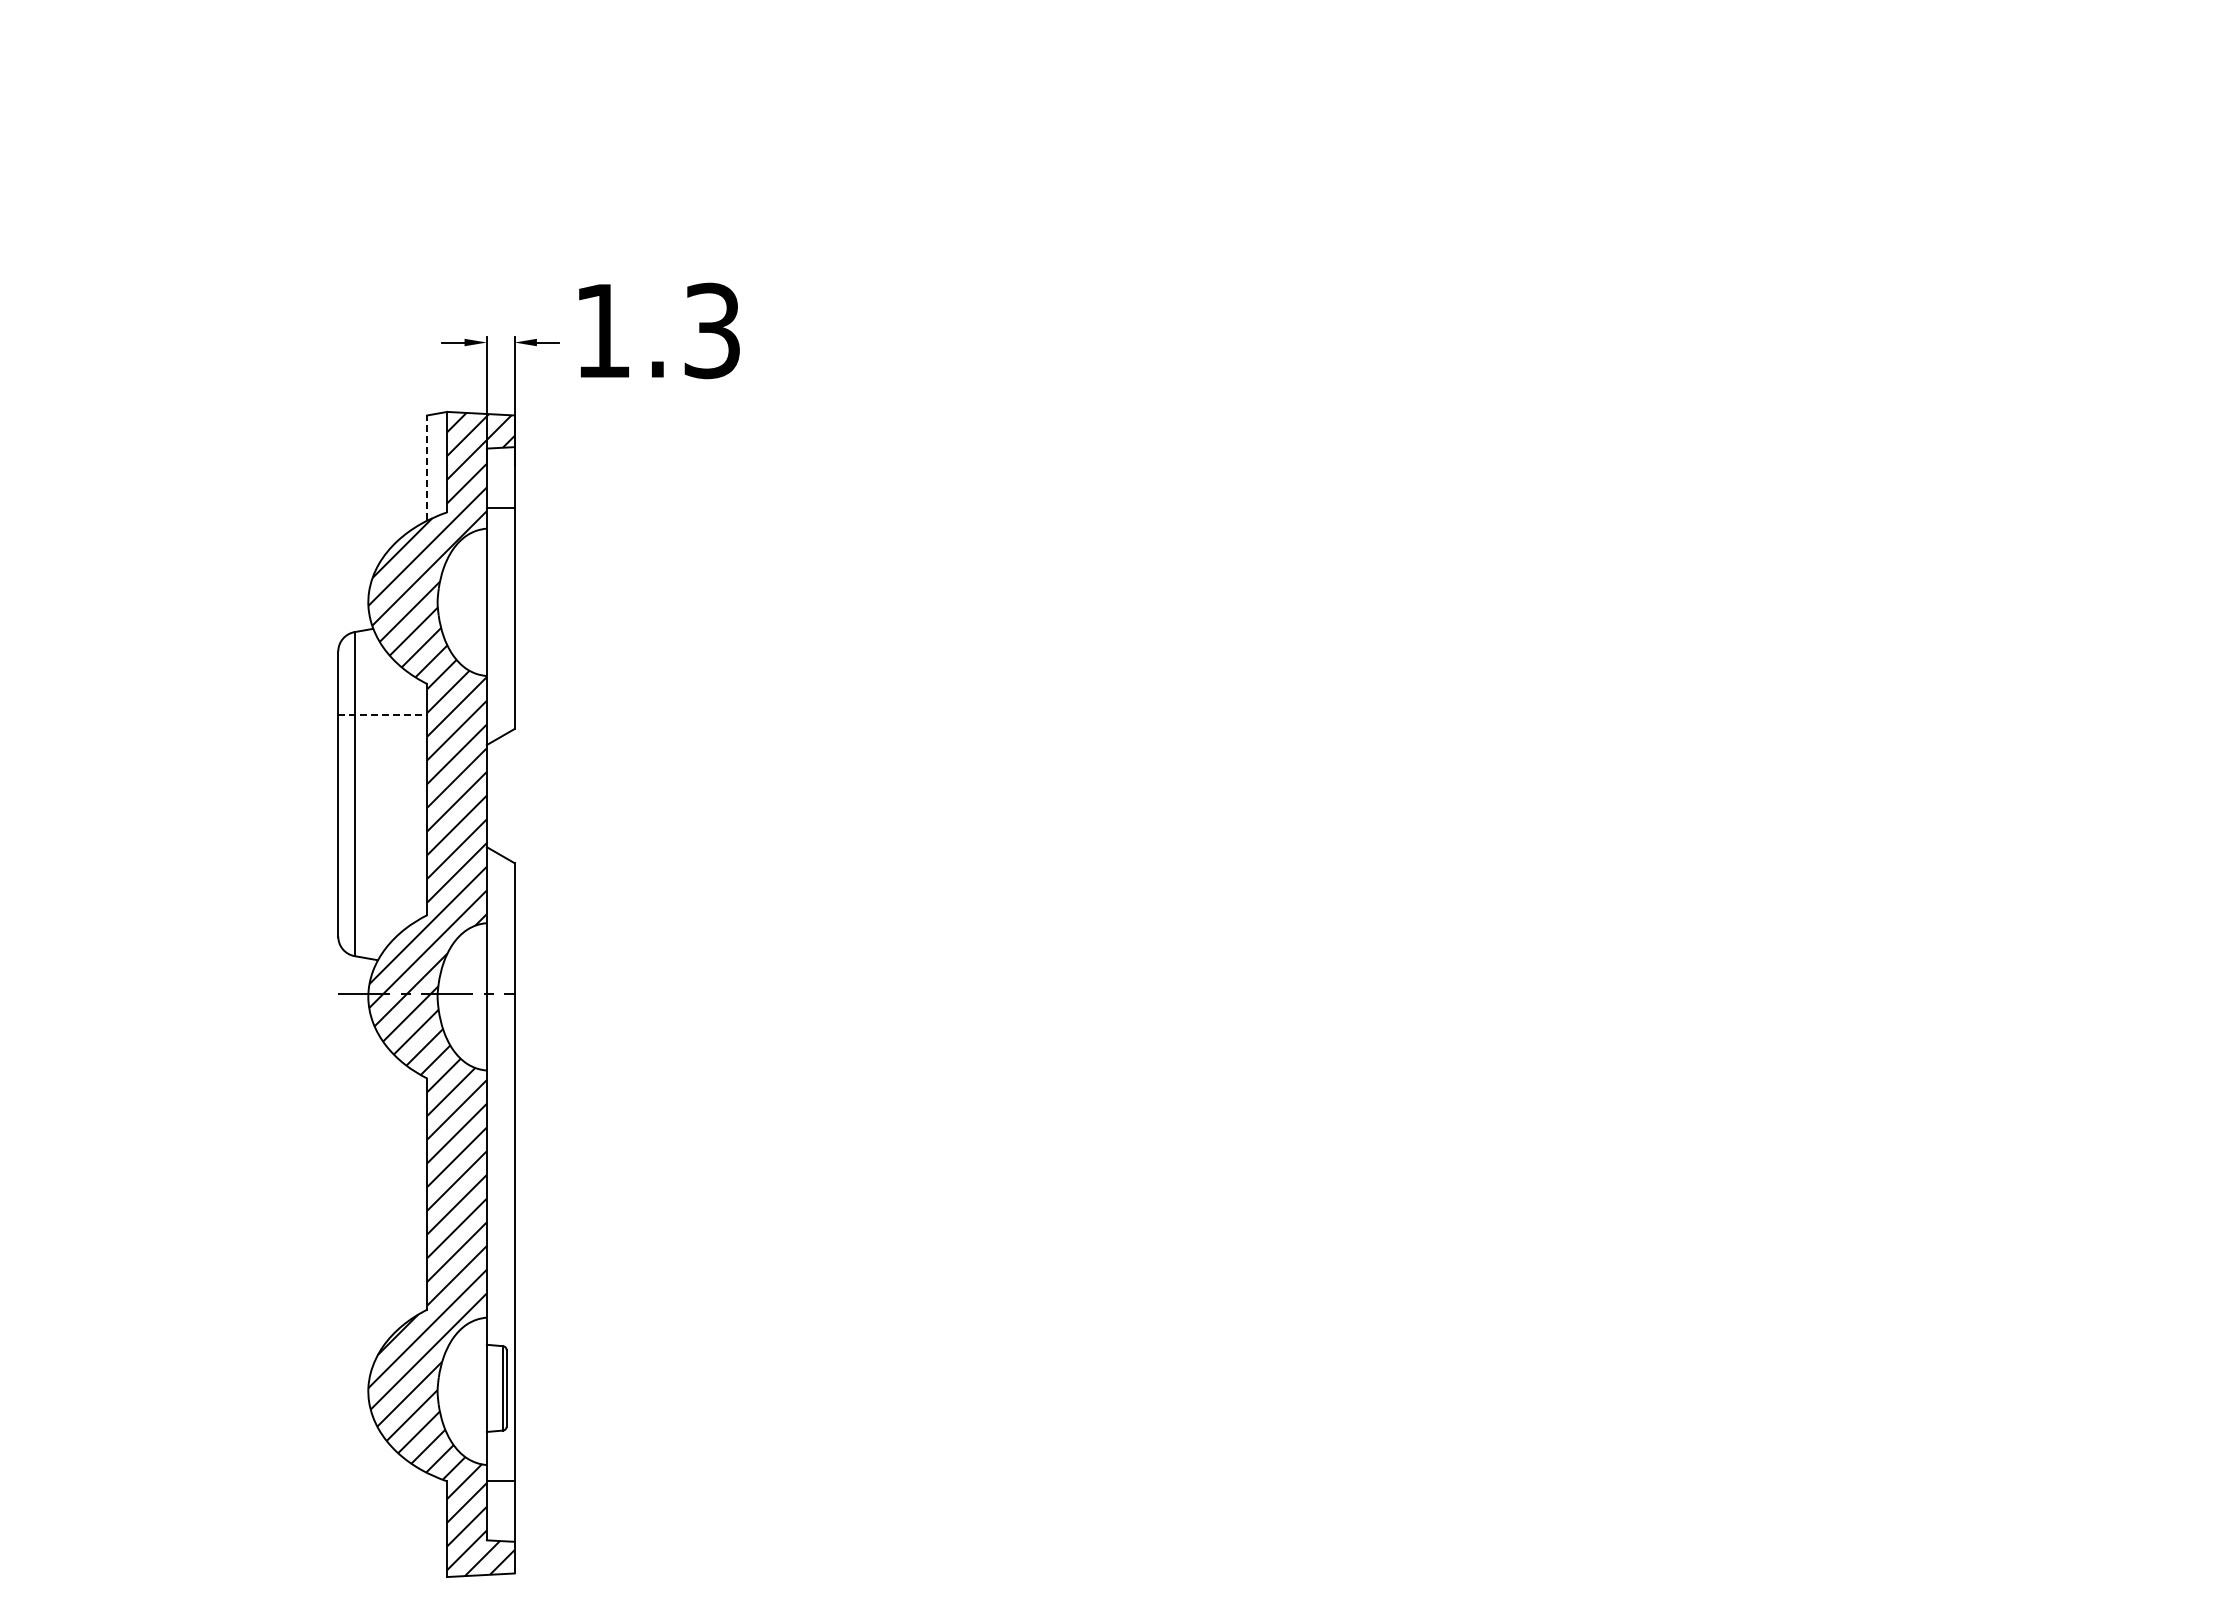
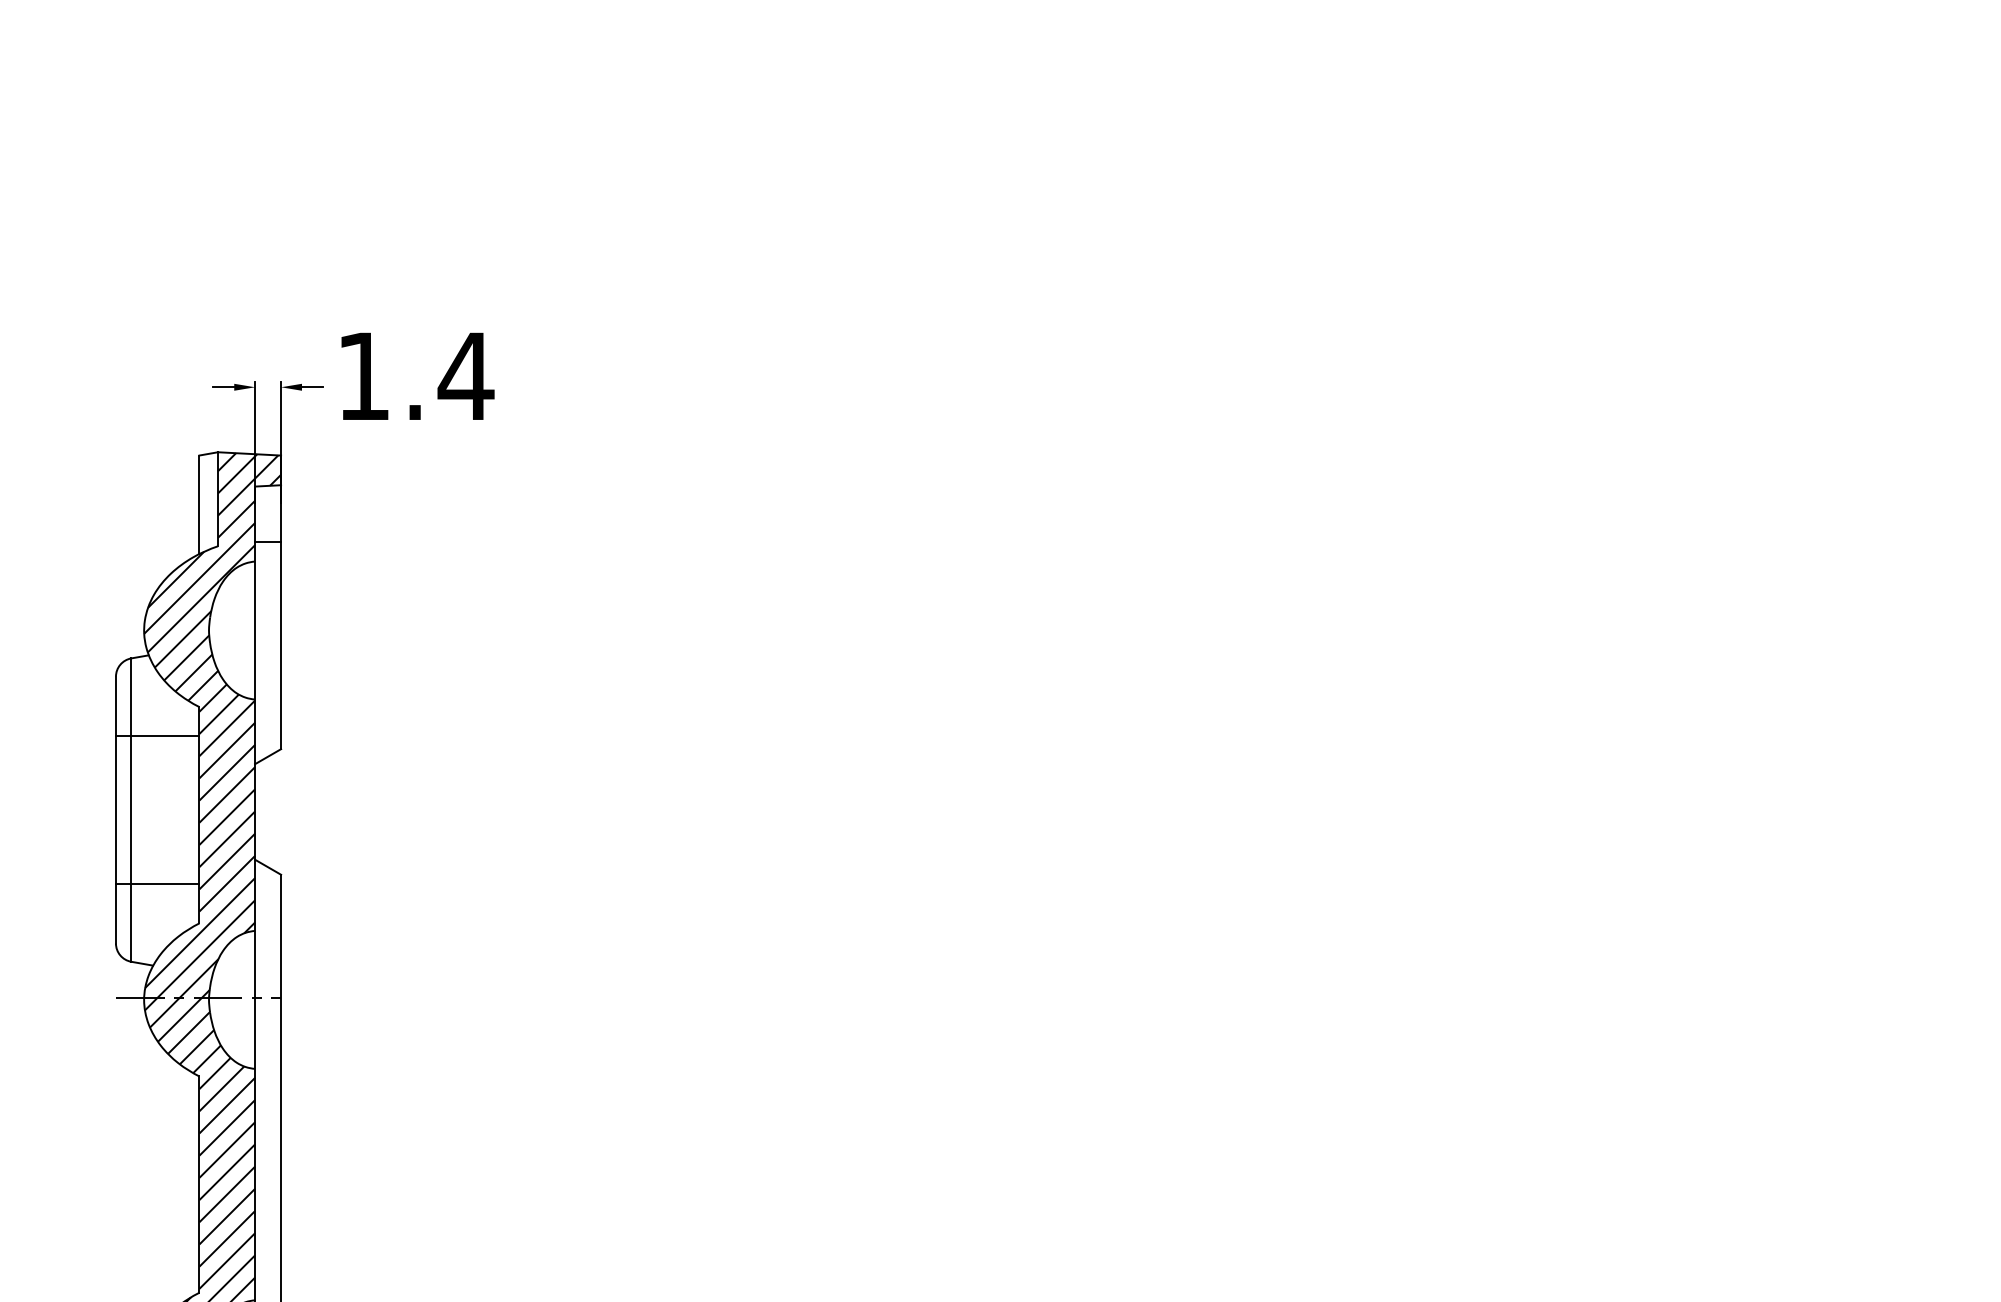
text: (711, 330) -> (465, 376), 1.3 -> 1.4
line: (427, 467) -> (199, 504), dashed -> solid
line: (382, 714) -> (157, 735), dashed -> solid
line: (382, 873) -> (157, 884), added

